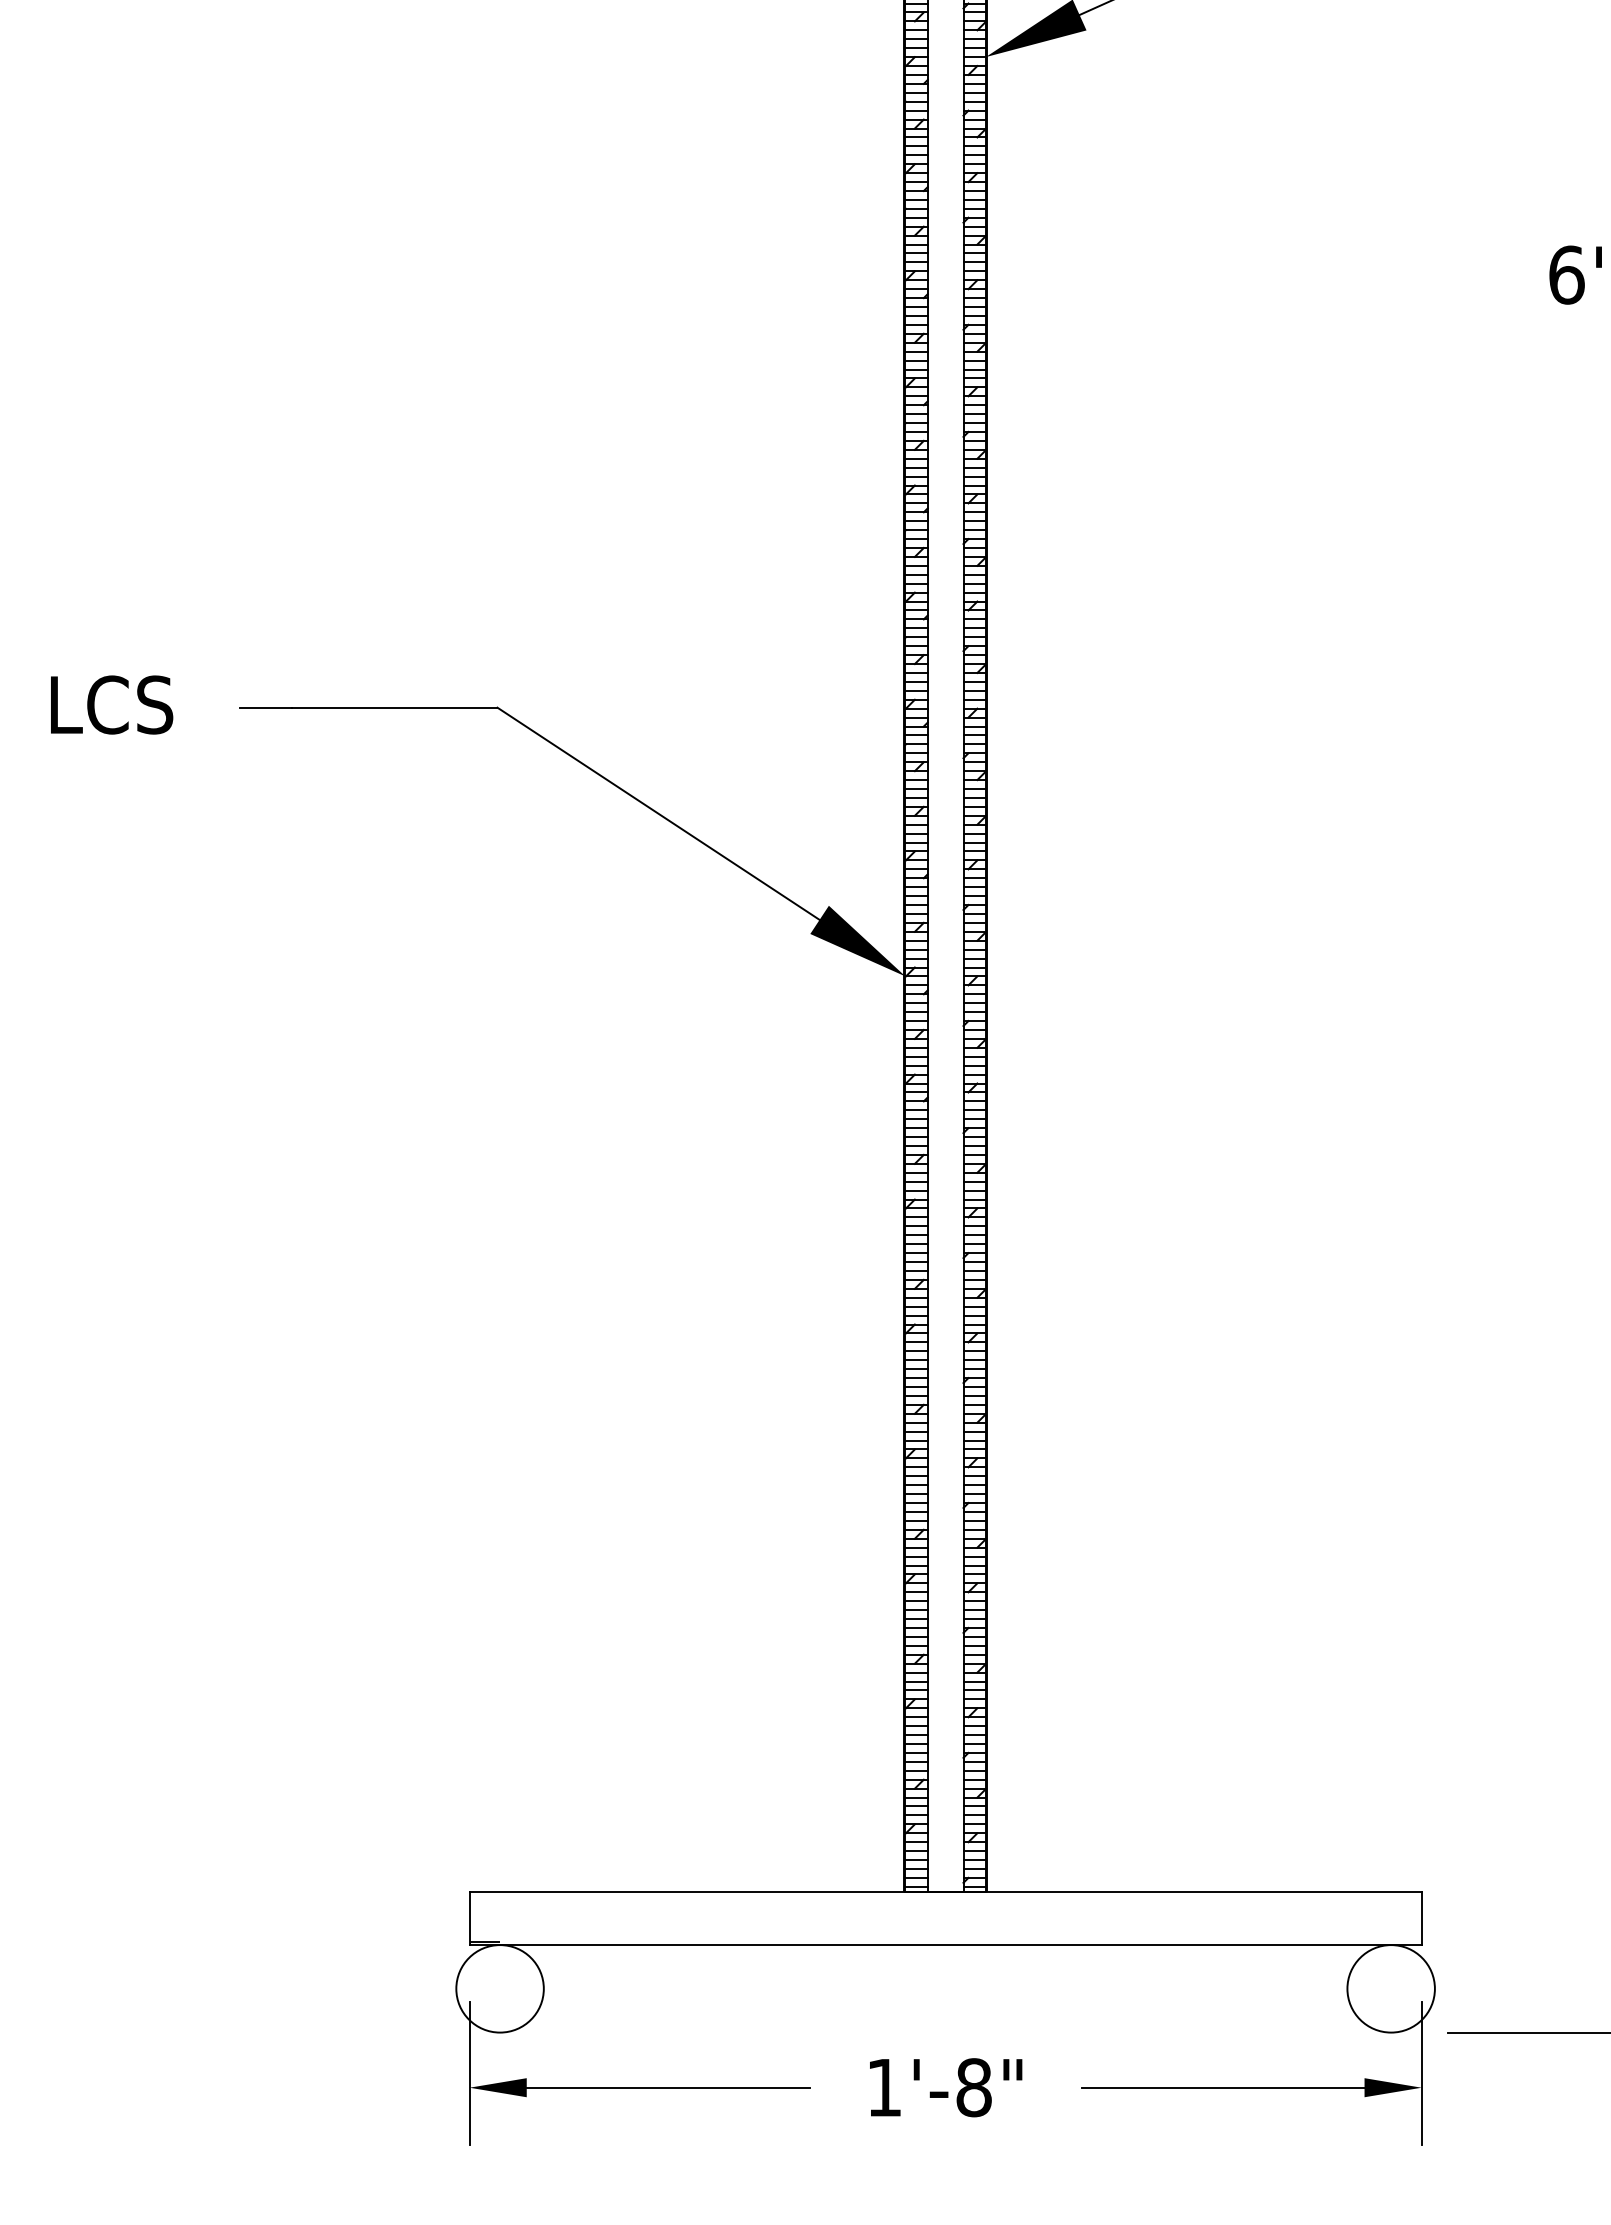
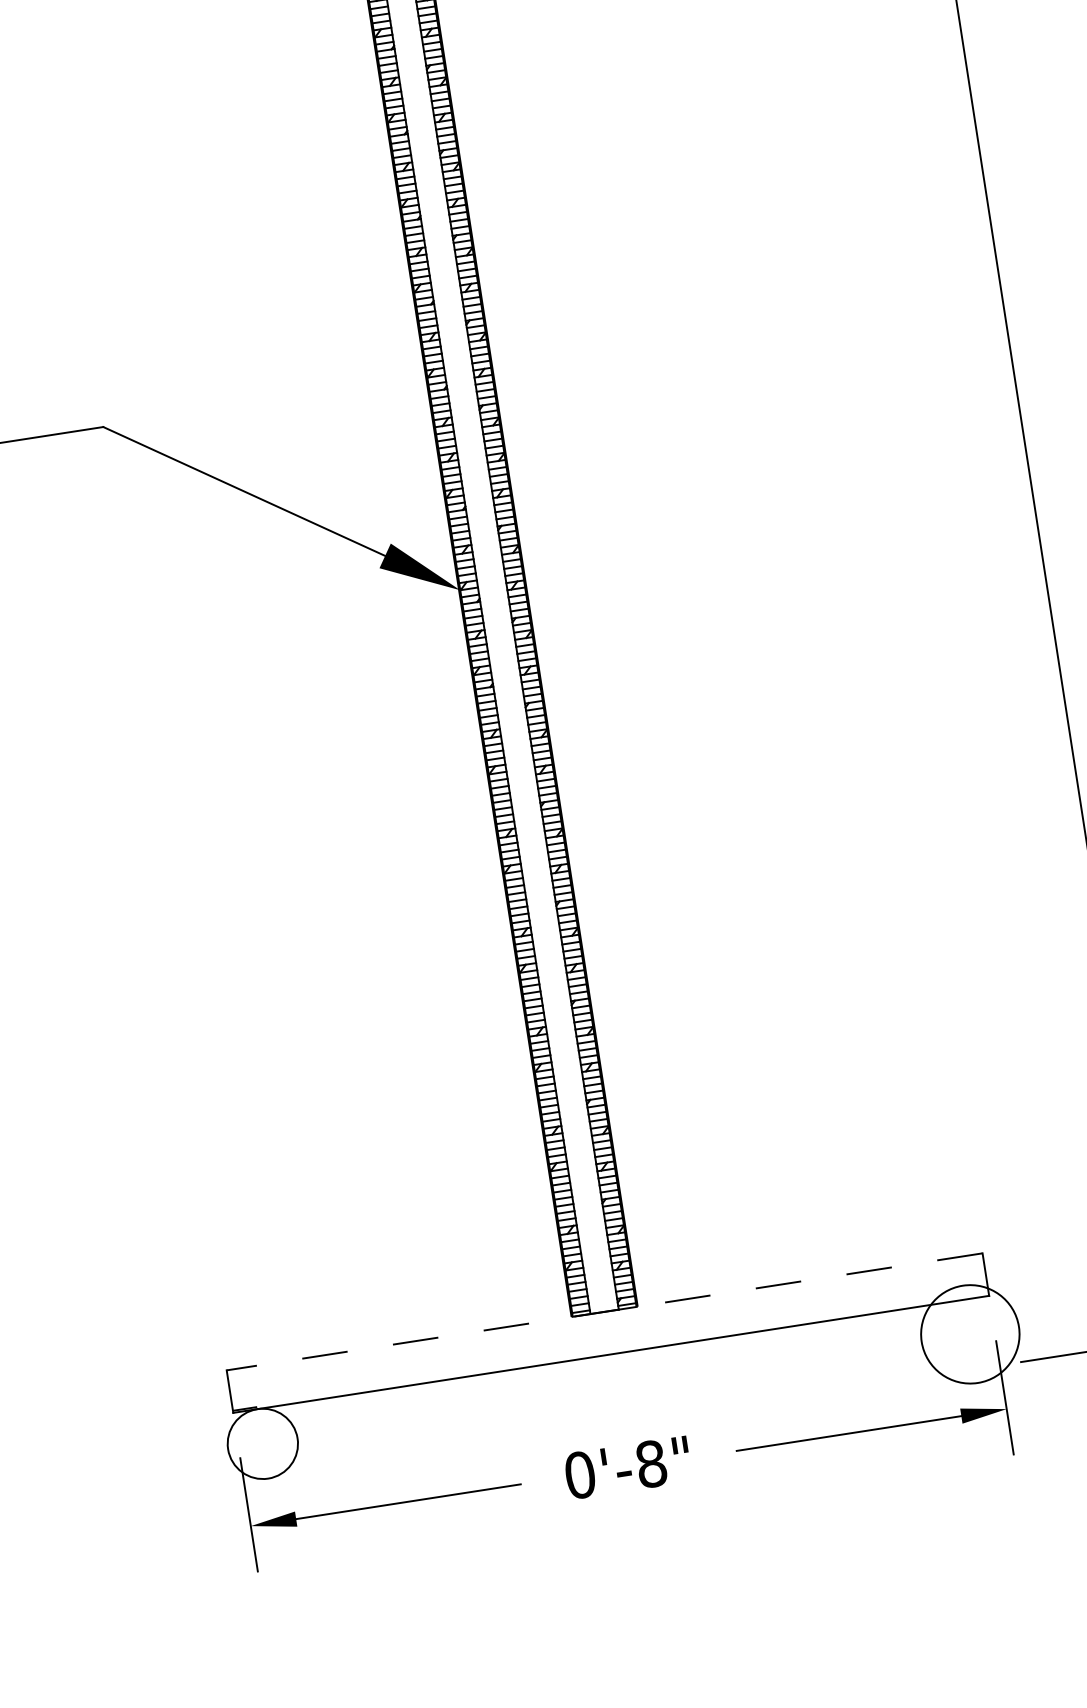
line: (945, 1891) -> (604, 1311), solid -> dashed
circle: (1390, 1988) -> (969, 1334), size x1.4
text: (884, 2087) -> (580, 1474), 1'-8" -> 0'-8"

